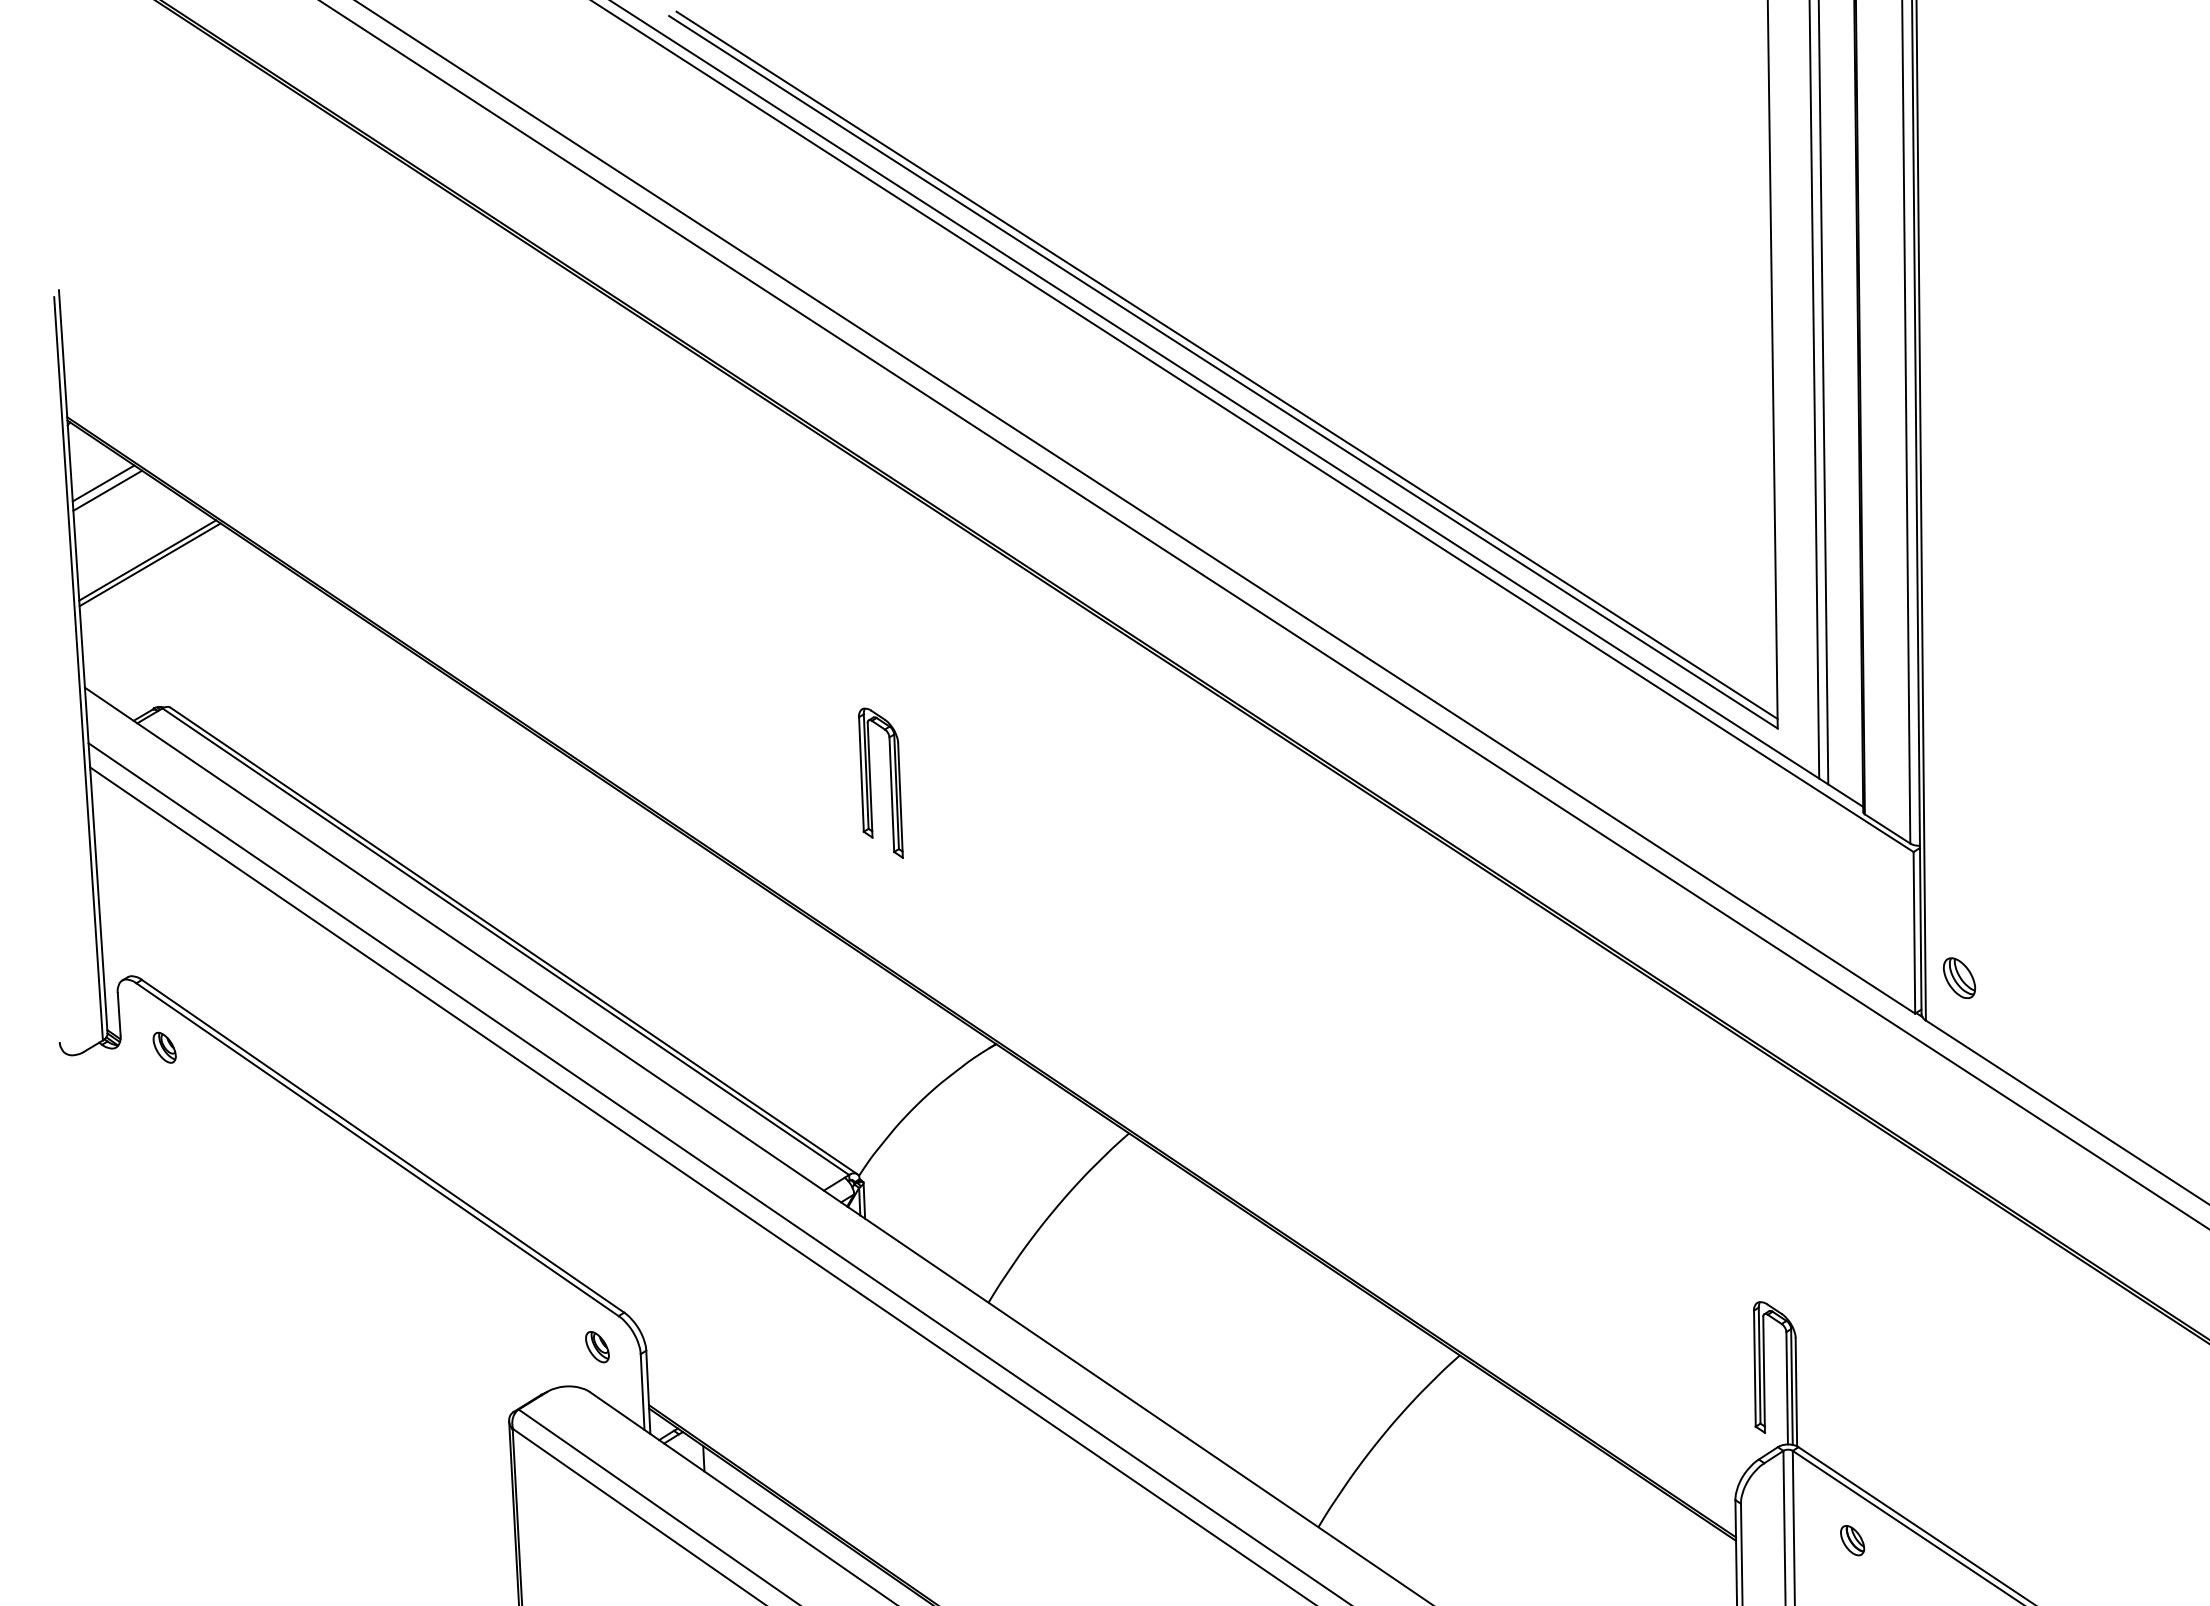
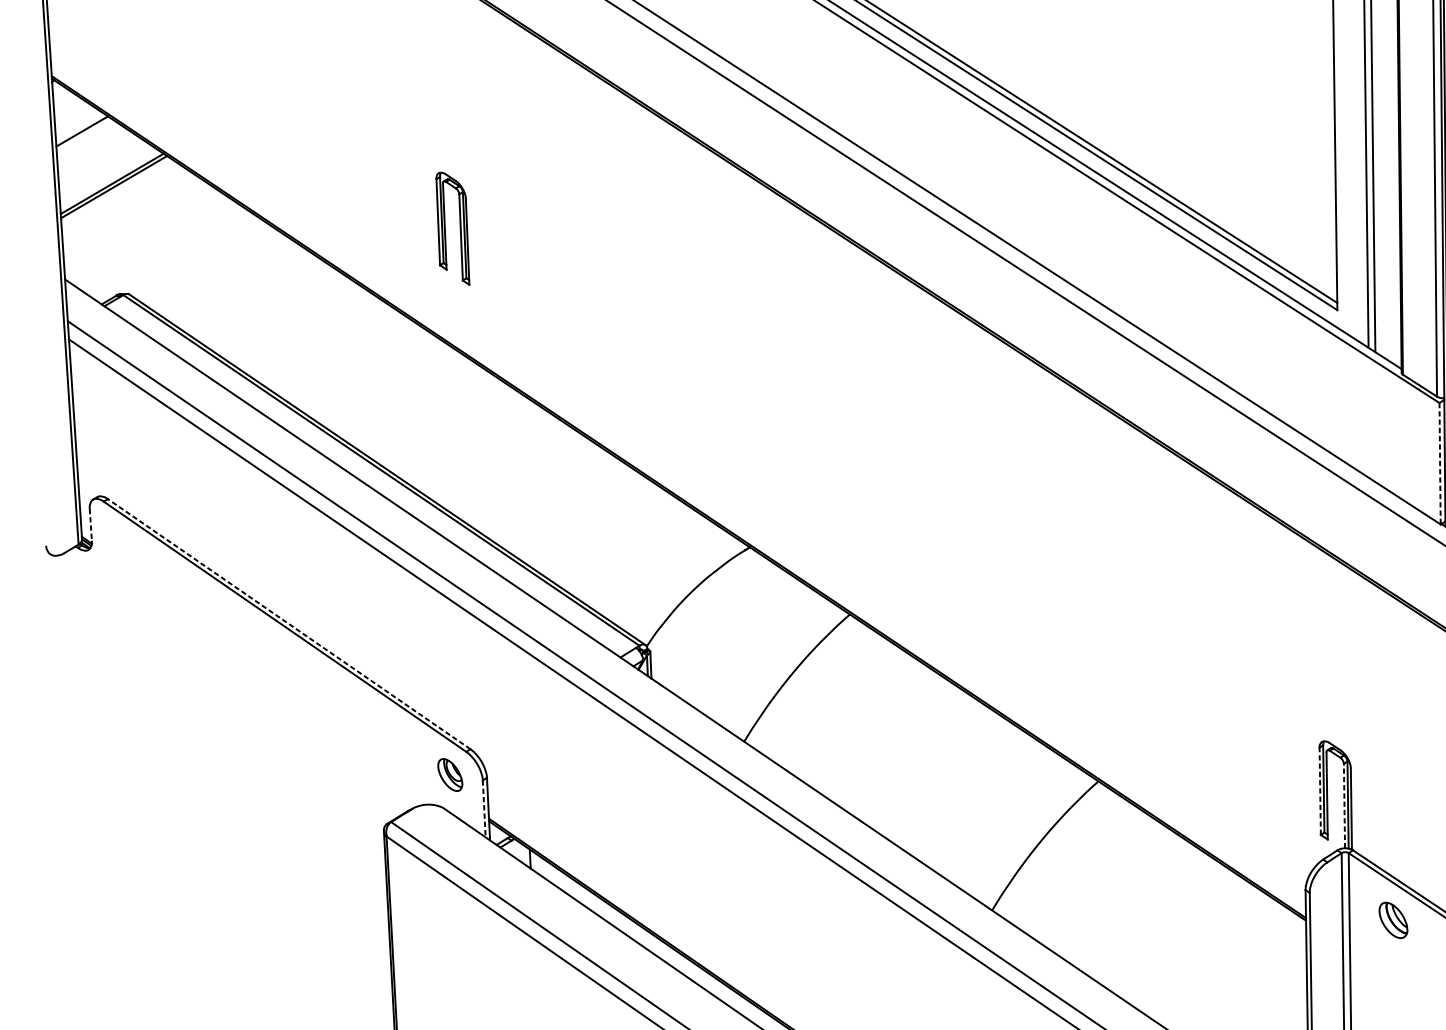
line: (103, 483) -> (79, 126), removed
part: (871, 782) -> (445, 228), moved
line: (1914, 932) -> (1440, 463), solid -> dashed
line: (119, 1014) -> (91, 525), solid -> dashed
part: (164, 1047) -> (124, 549), removed
line: (383, 1146) -> (289, 624), solid -> dashed
part: (597, 1347) -> (450, 775), size x1.4
line: (1754, 1368) -> (1319, 791), solid -> dashed
line: (1787, 1387) -> (1344, 805), solid -> dashed
line: (642, 1392) -> (484, 809), solid -> dashed
part: (1852, 1540) -> (1393, 920), size x1.6

